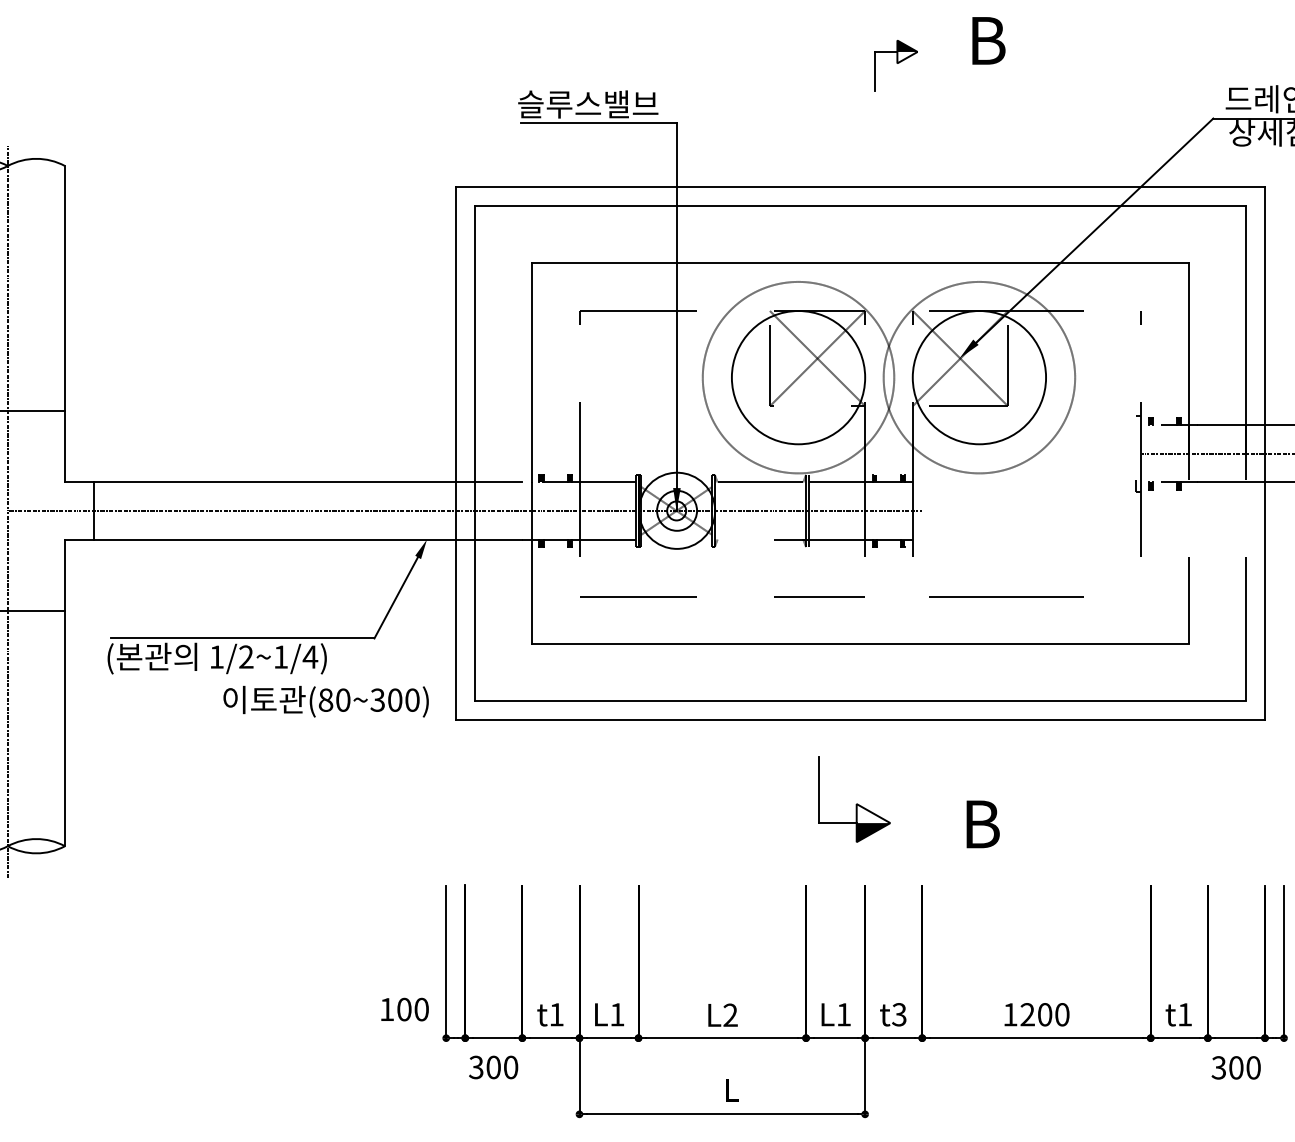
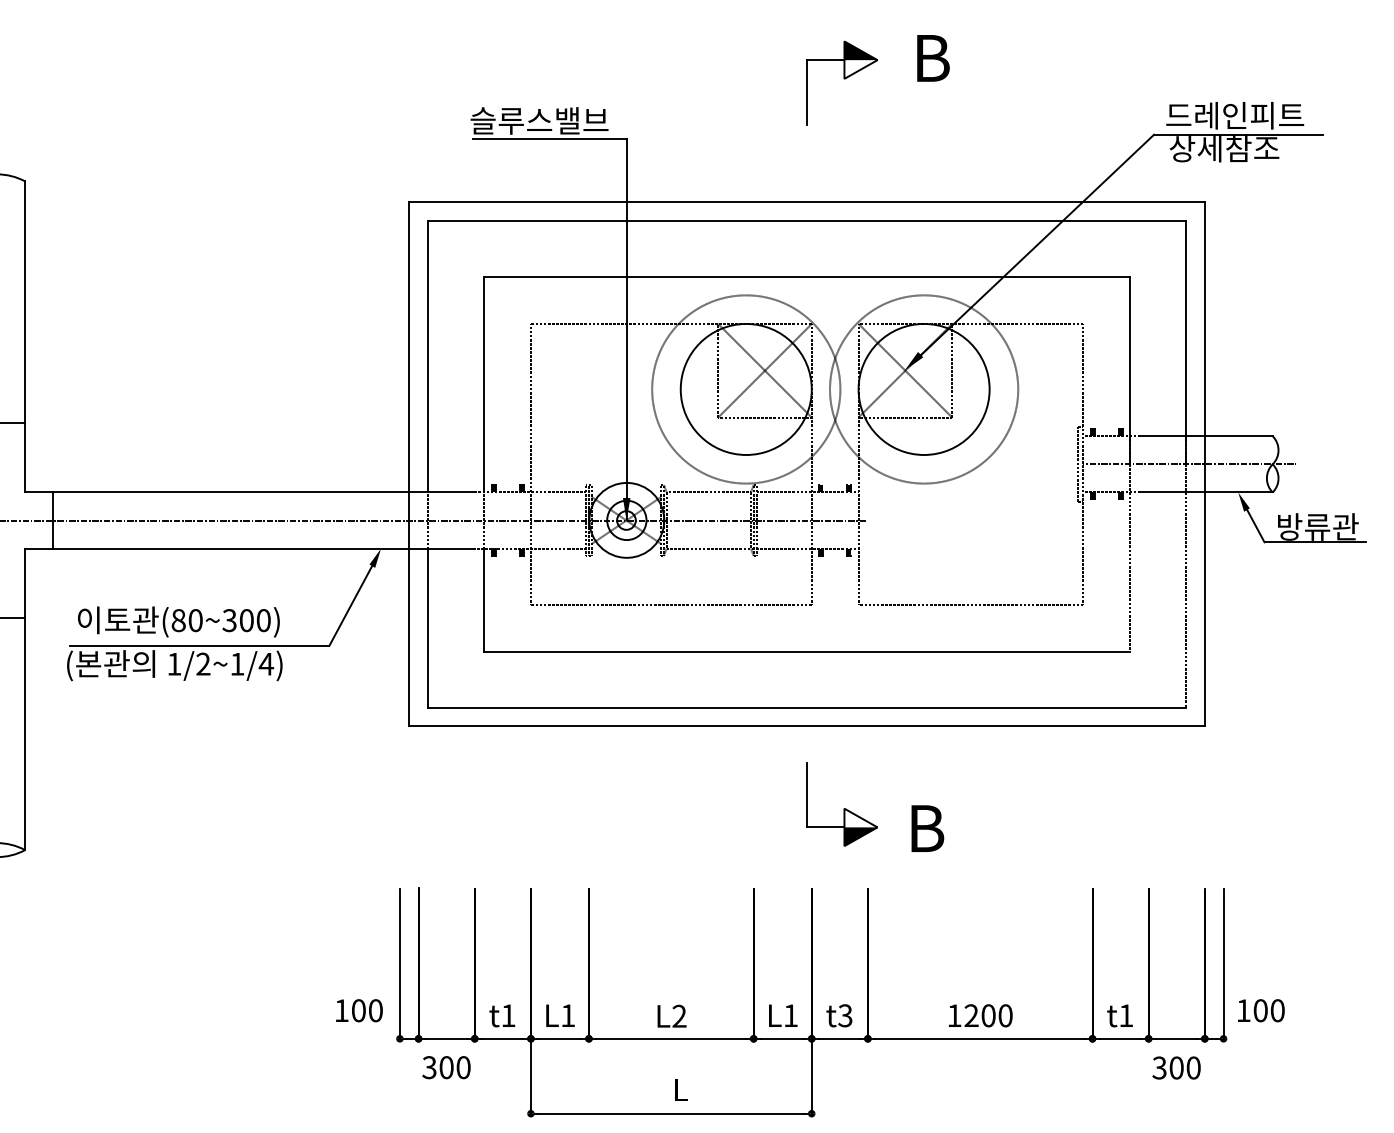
part: (895, 65) -> (841, 82), size x1.67
text: (325, 701) -> (178, 621), moved
part: (853, 799) -> (841, 804), moved

